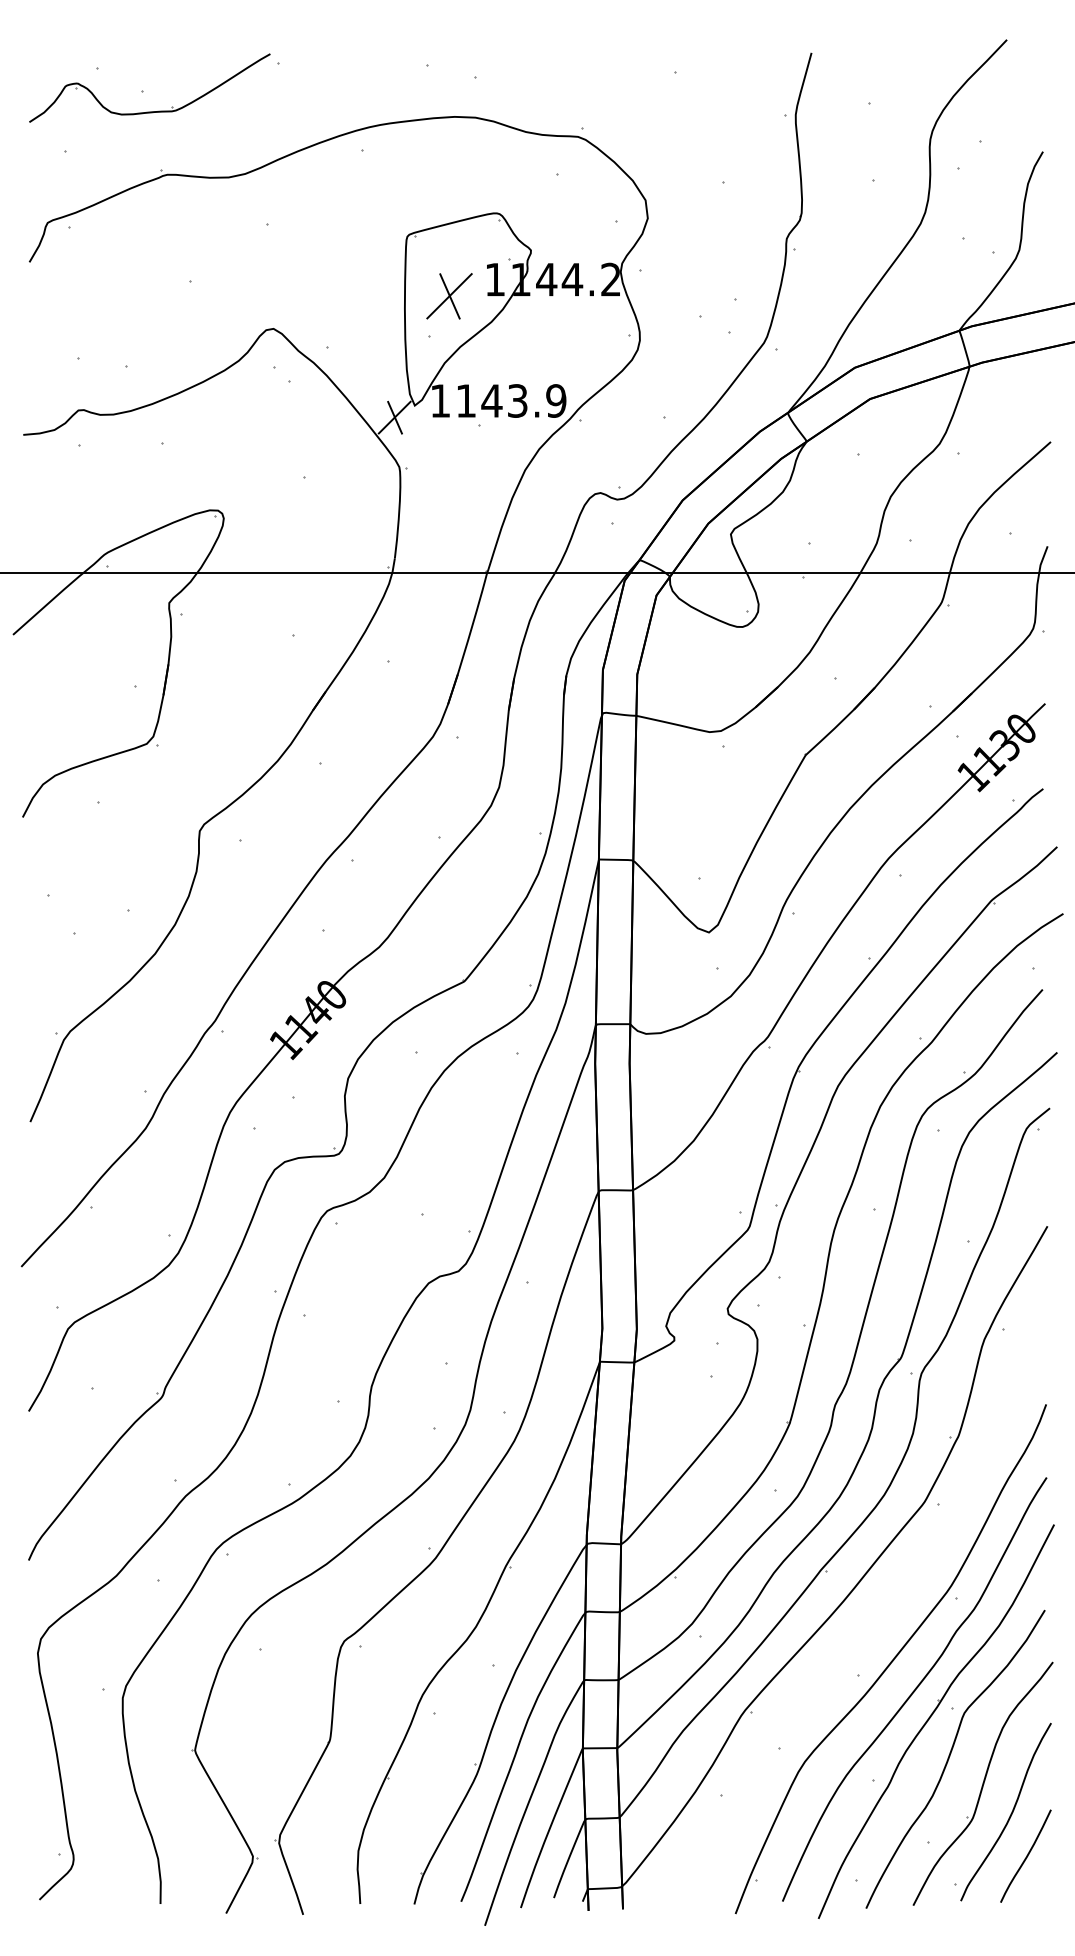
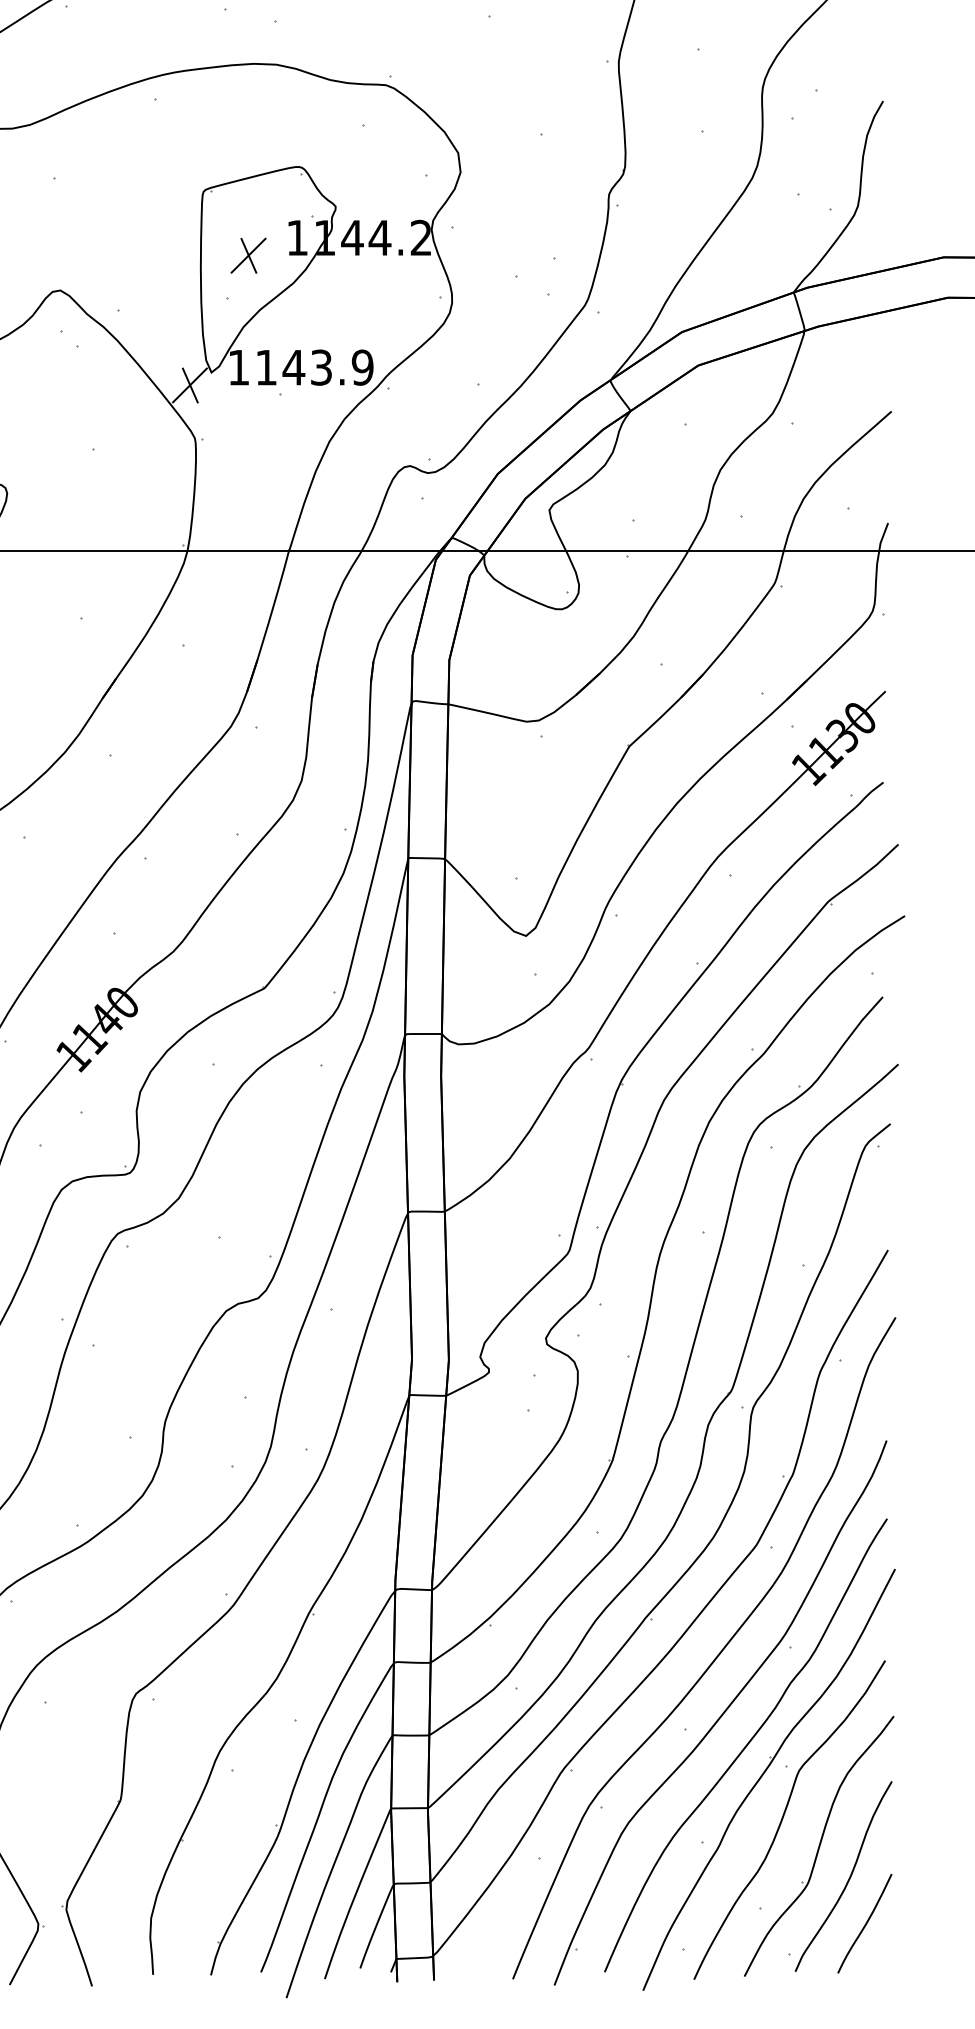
part: (449, 296) -> (248, 255), size x0.71
curve: (886, 1606) -> (715, 1656), added

